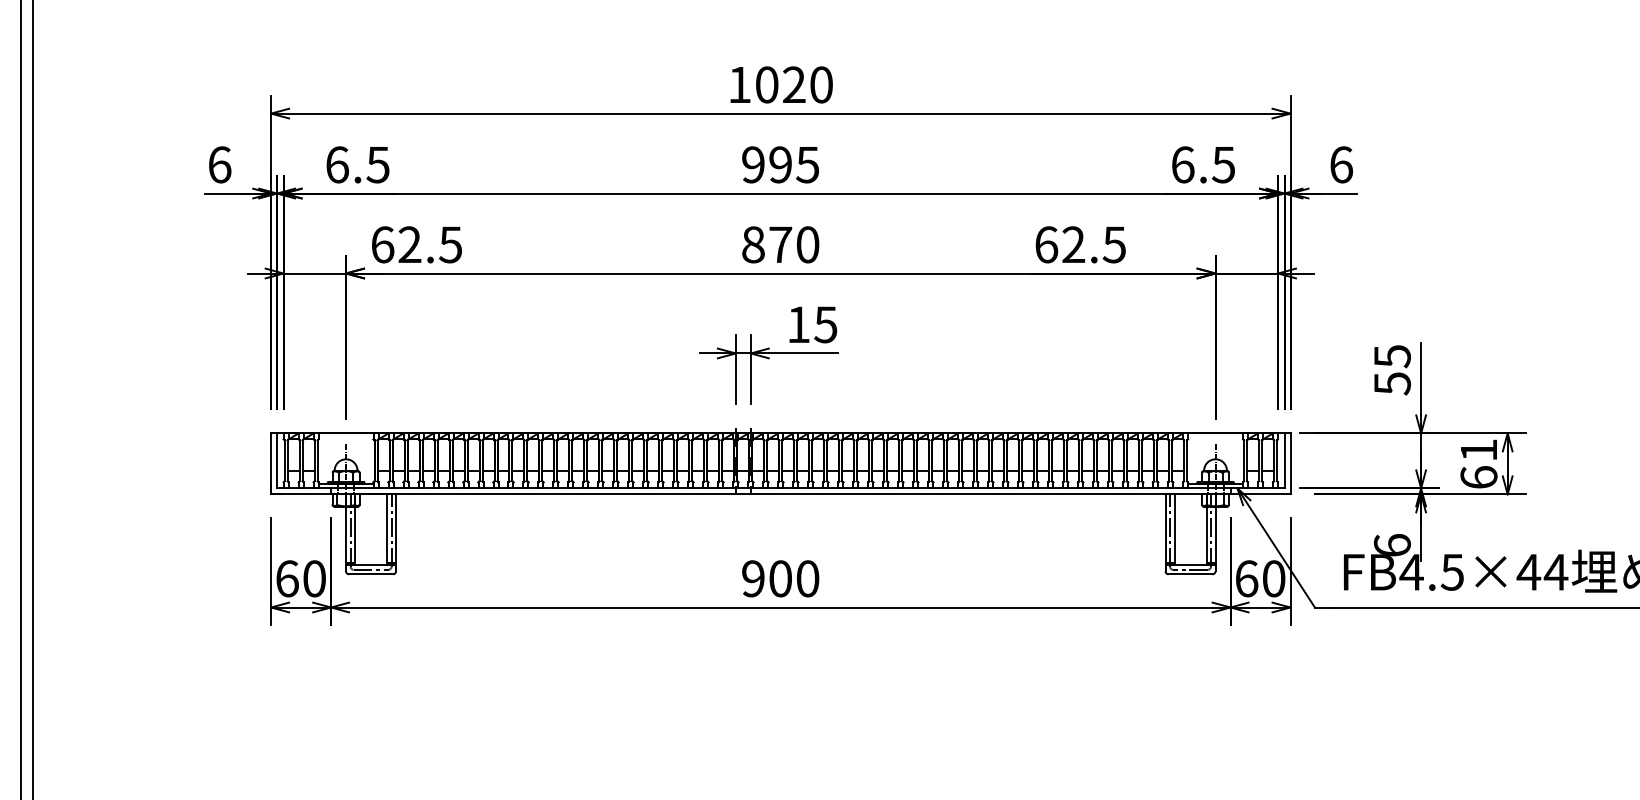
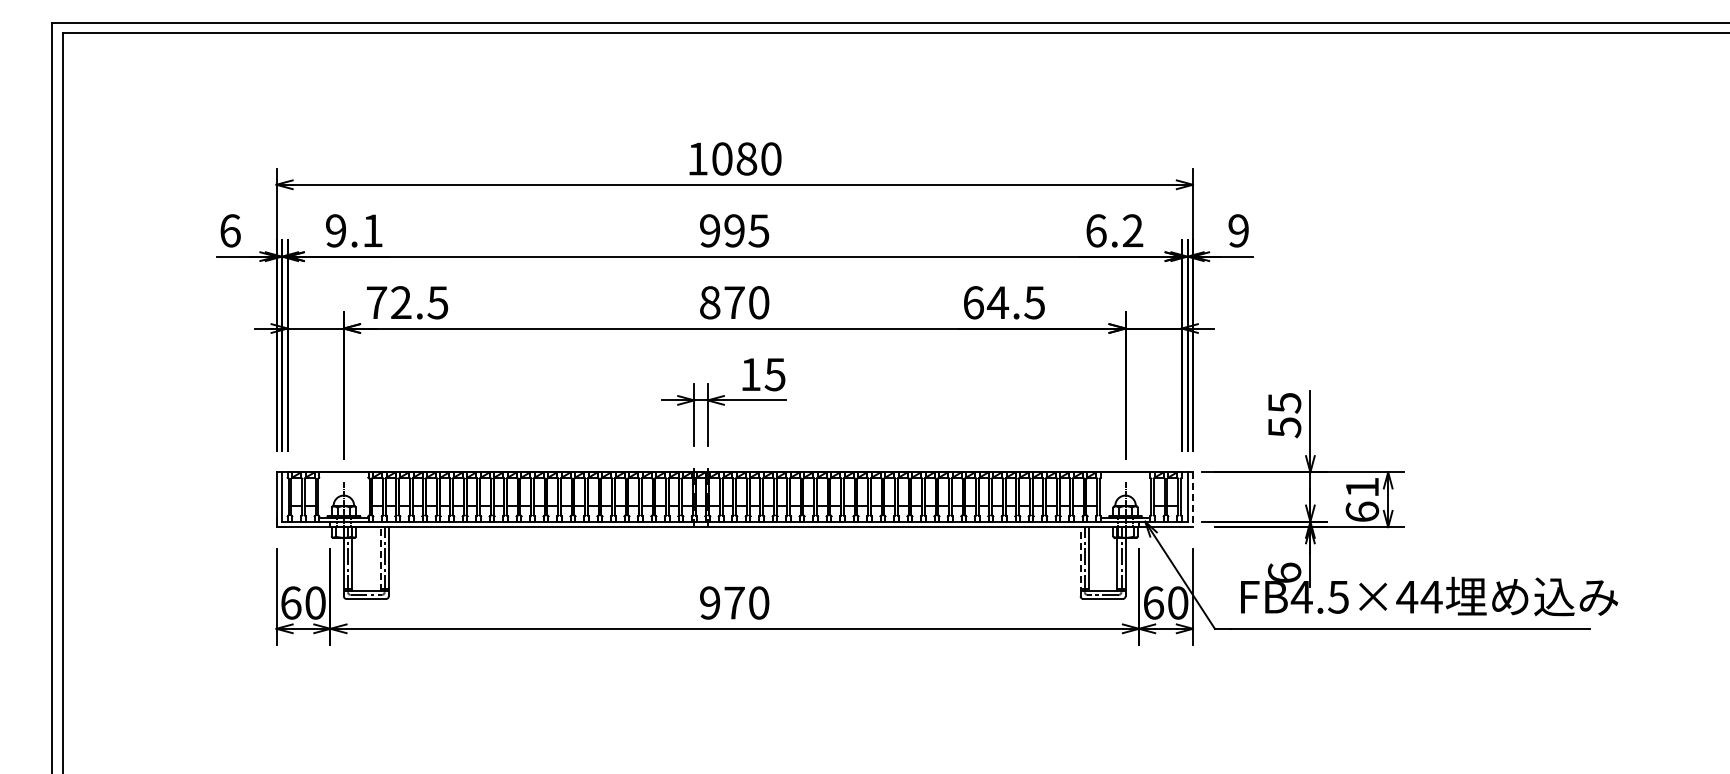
text: (793, 84) -> (746, 158), 1020 -> 1080
text: (357, 164) -> (354, 230), 6.5 -> 9.1
text: (1223, 164) -> (1132, 230), 6.5 -> 6.2
text: (1341, 164) -> (1238, 230), 6 -> 9
text: (383, 244) -> (377, 302), 62.5 -> 72.5
text: (1073, 244) -> (997, 302), 62.5 -> 64.5
line: (1289, 464) -> (1192, 500), solid -> dashed
line: (386, 530) -> (380, 559), solid -> dashed
line: (1165, 530) -> (1080, 559), solid -> dashed
text: (780, 578) -> (734, 602), 900 -> 970

